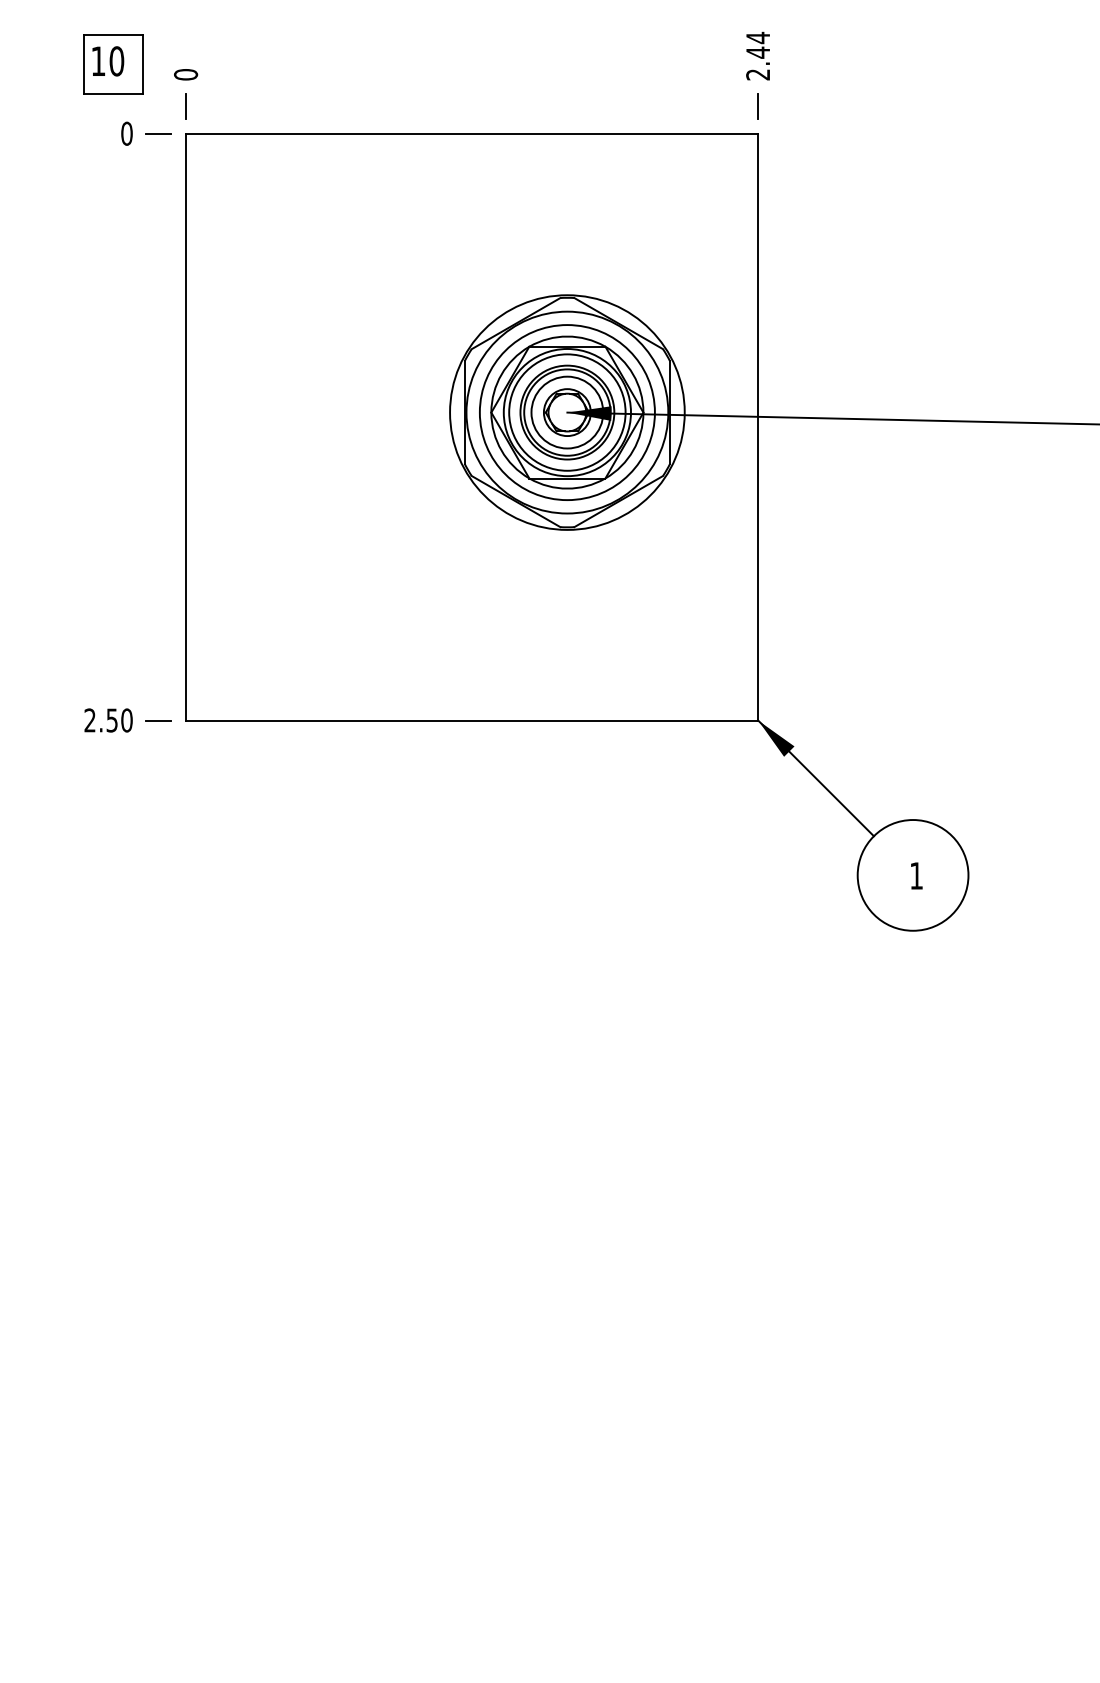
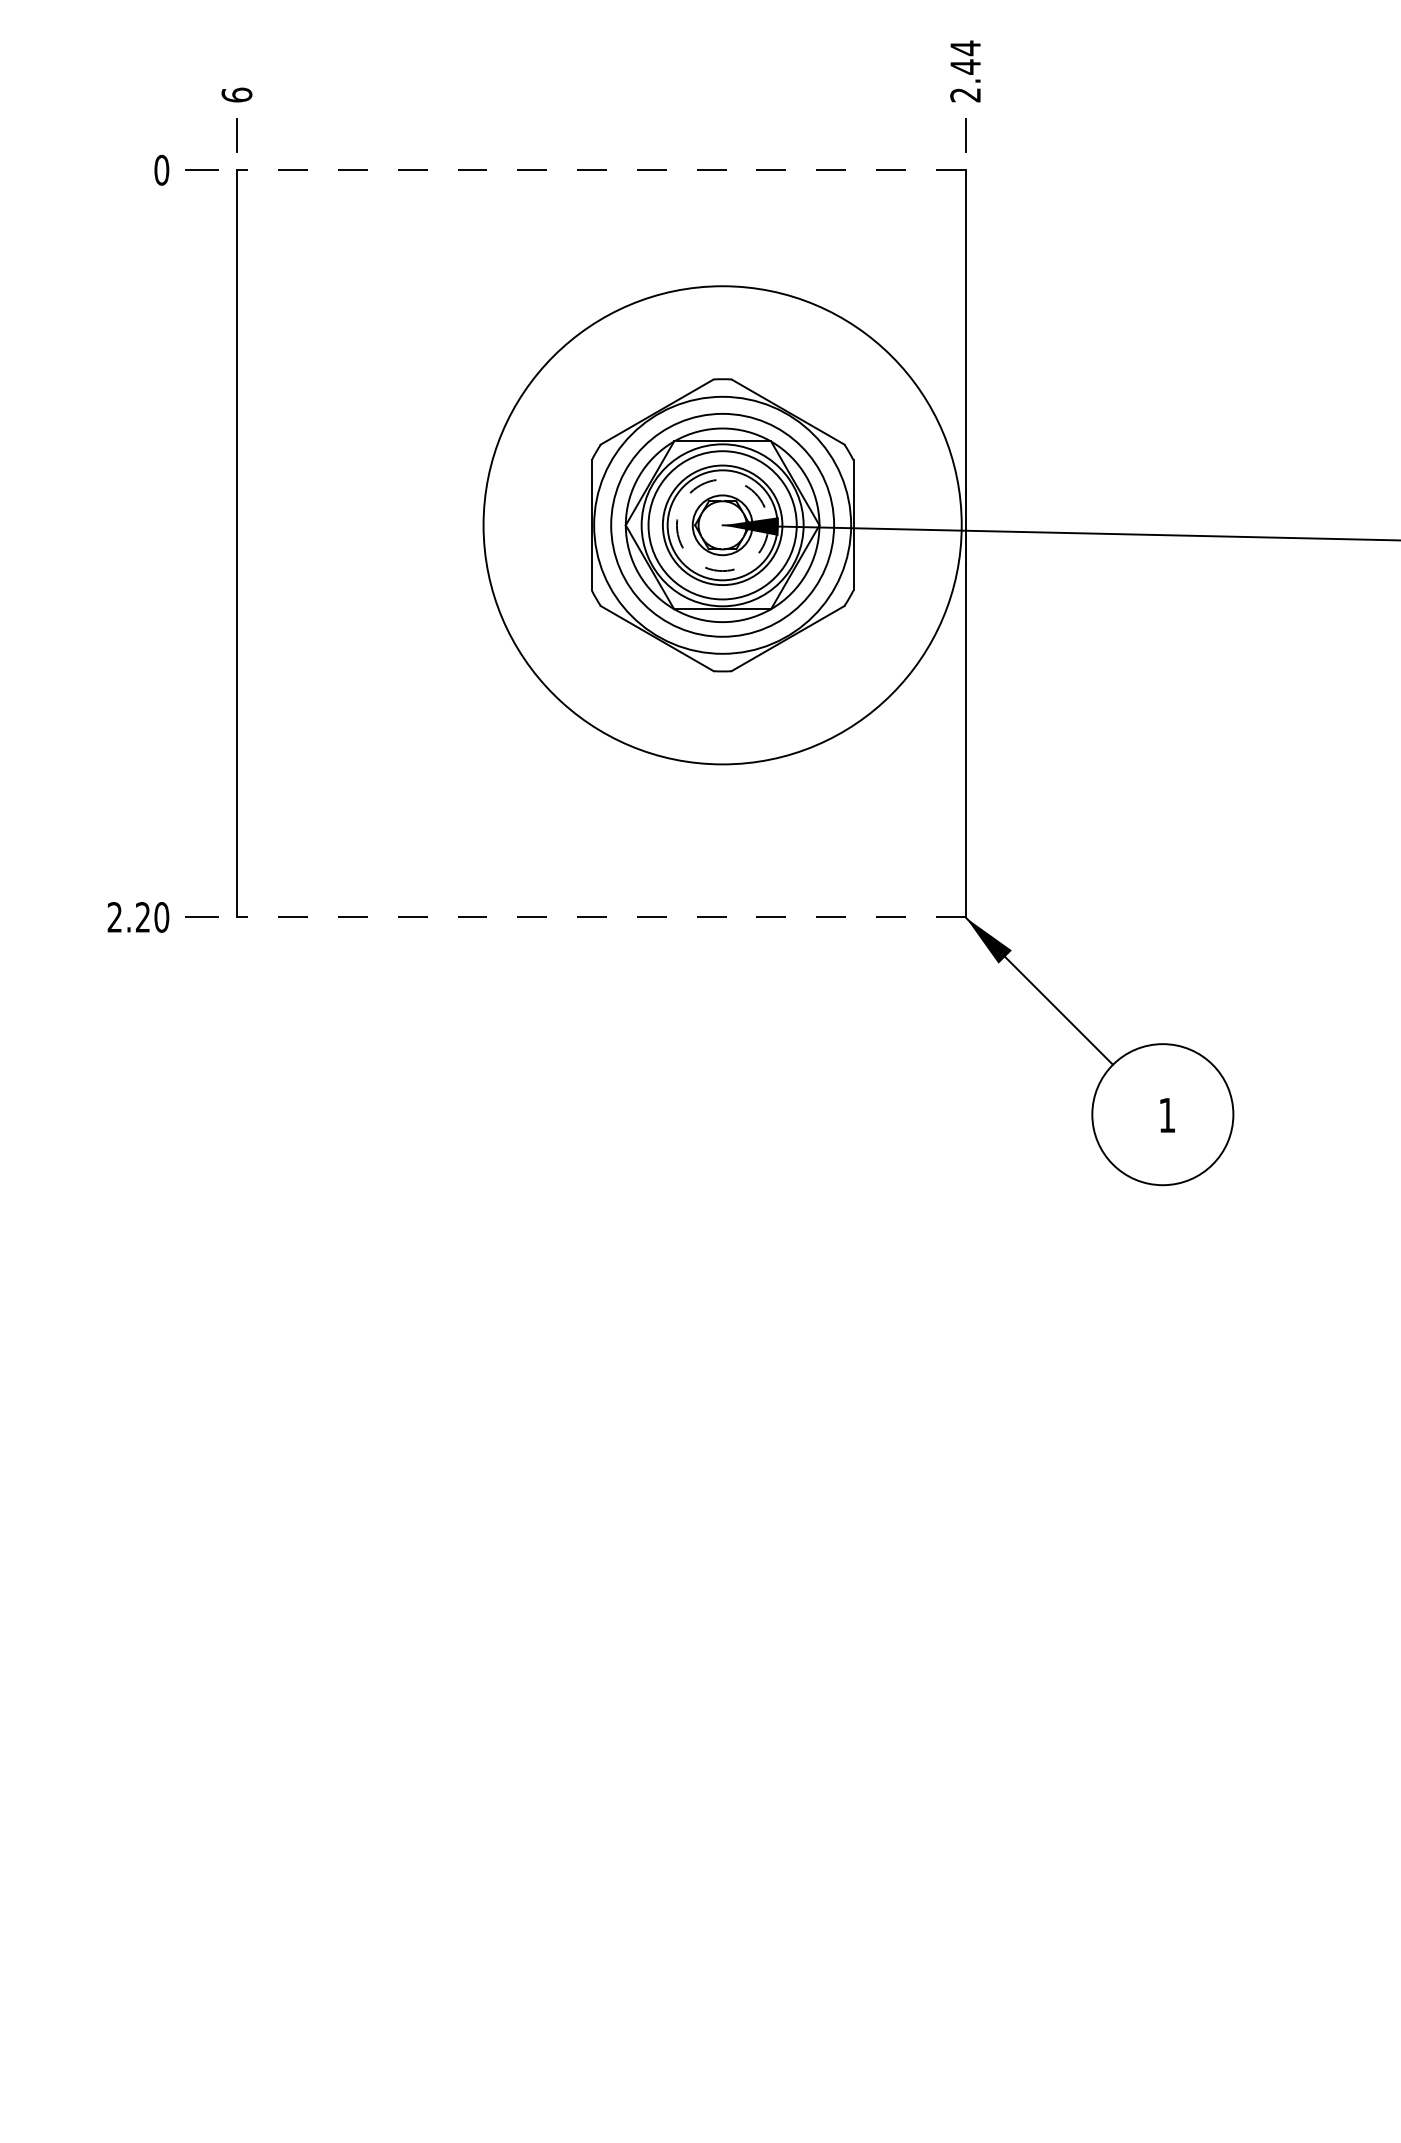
part: (113, 64) -> (144, 81), removed
text: (185, 74) -> (236, 94), 0 -> 6
line: (471, 133) -> (600, 170), solid -> dashed
circle: (567, 411) -> (722, 524), size x1.6
circle: (567, 412) -> (722, 525), solid -> dashed
text: (111, 720) -> (142, 917), 2.50 -> 2.20
line: (471, 720) -> (600, 917), solid -> dashed

